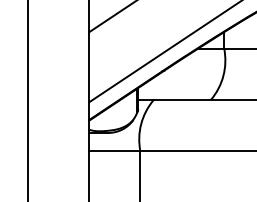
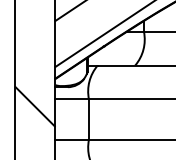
hatch: (57, 162) -> (34, 106), added

